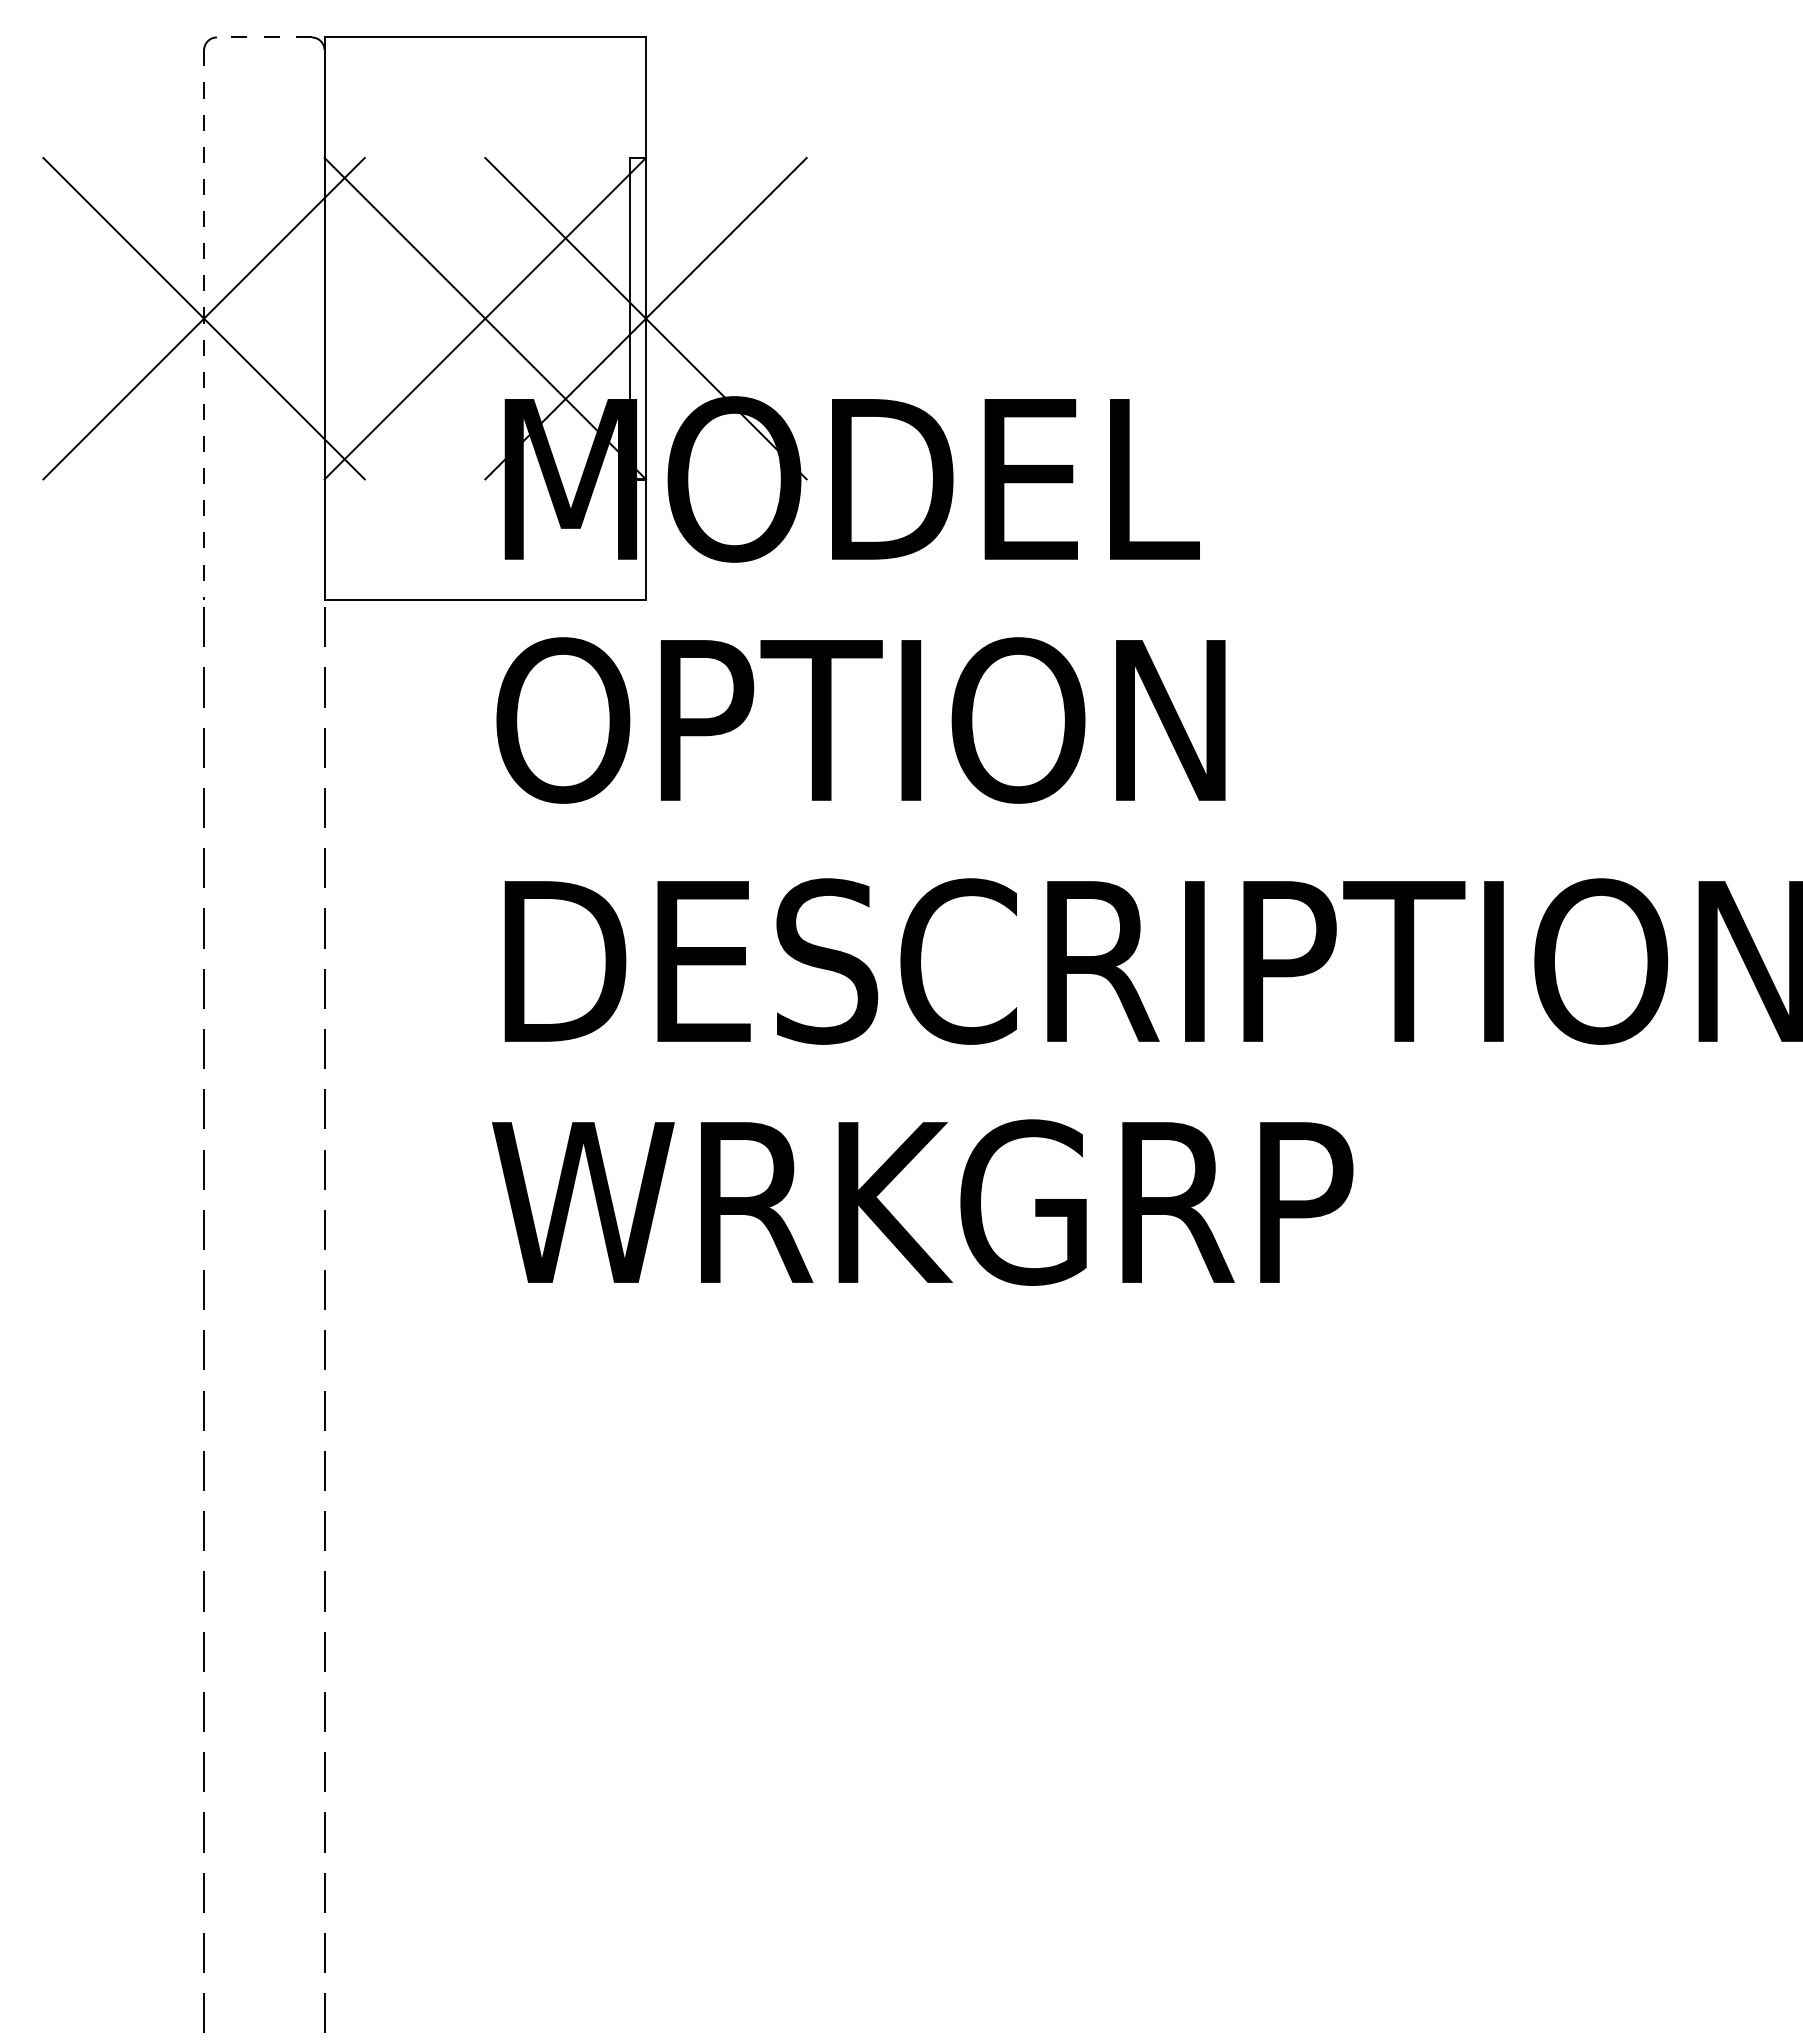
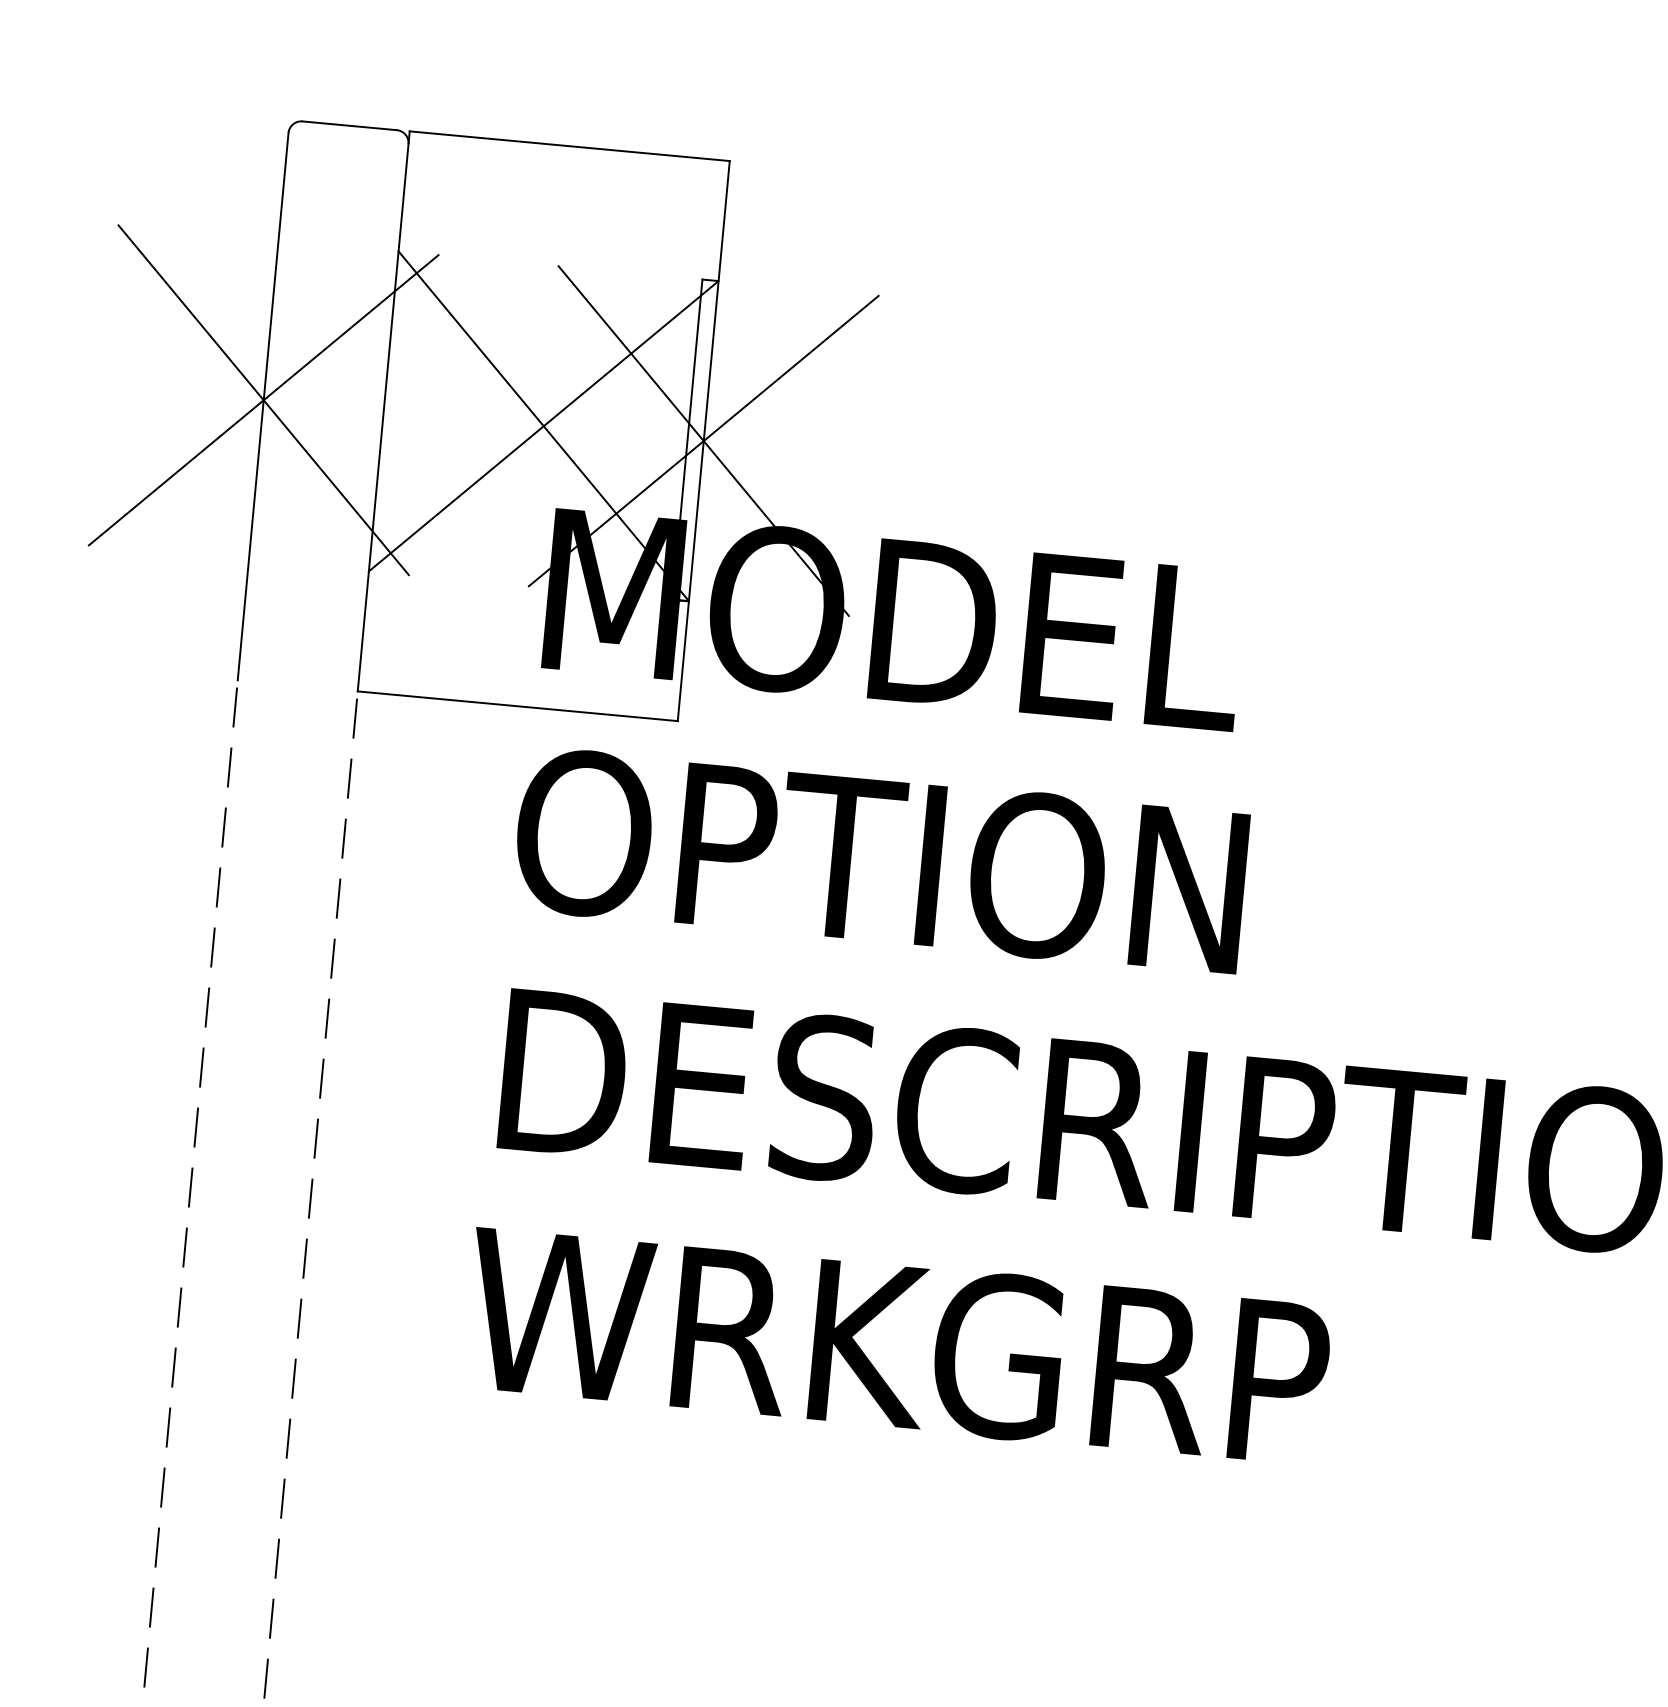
line: (263, 37) -> (348, 125), dashed -> solid
line: (204, 325) -> (263, 407), dashed -> solid

